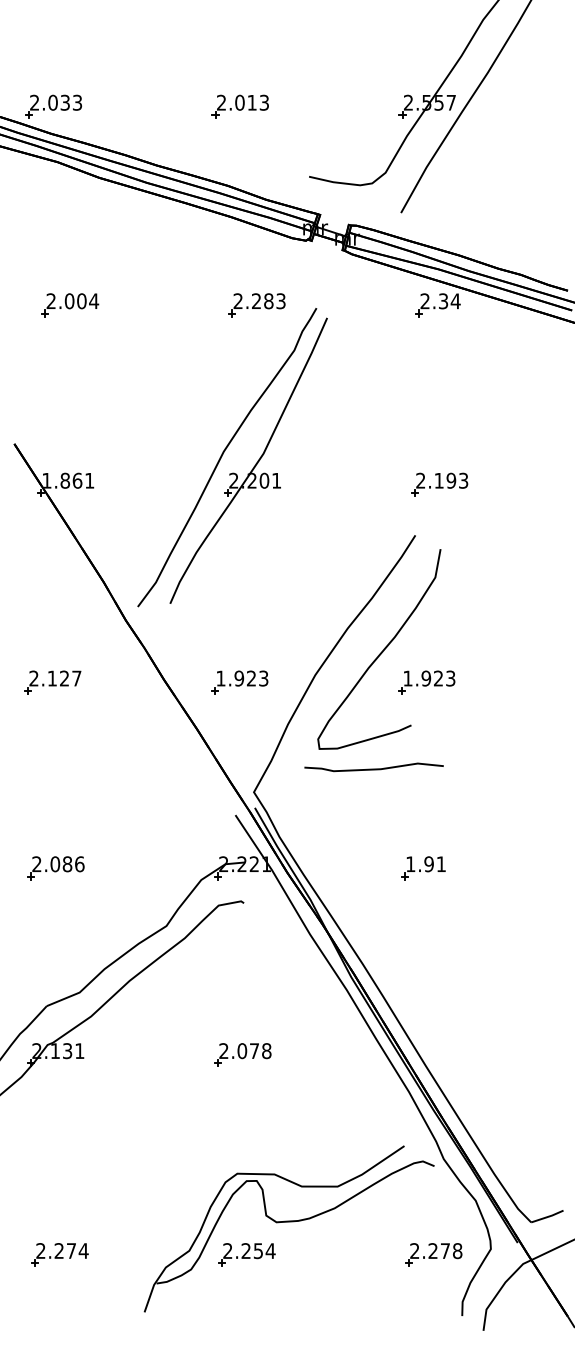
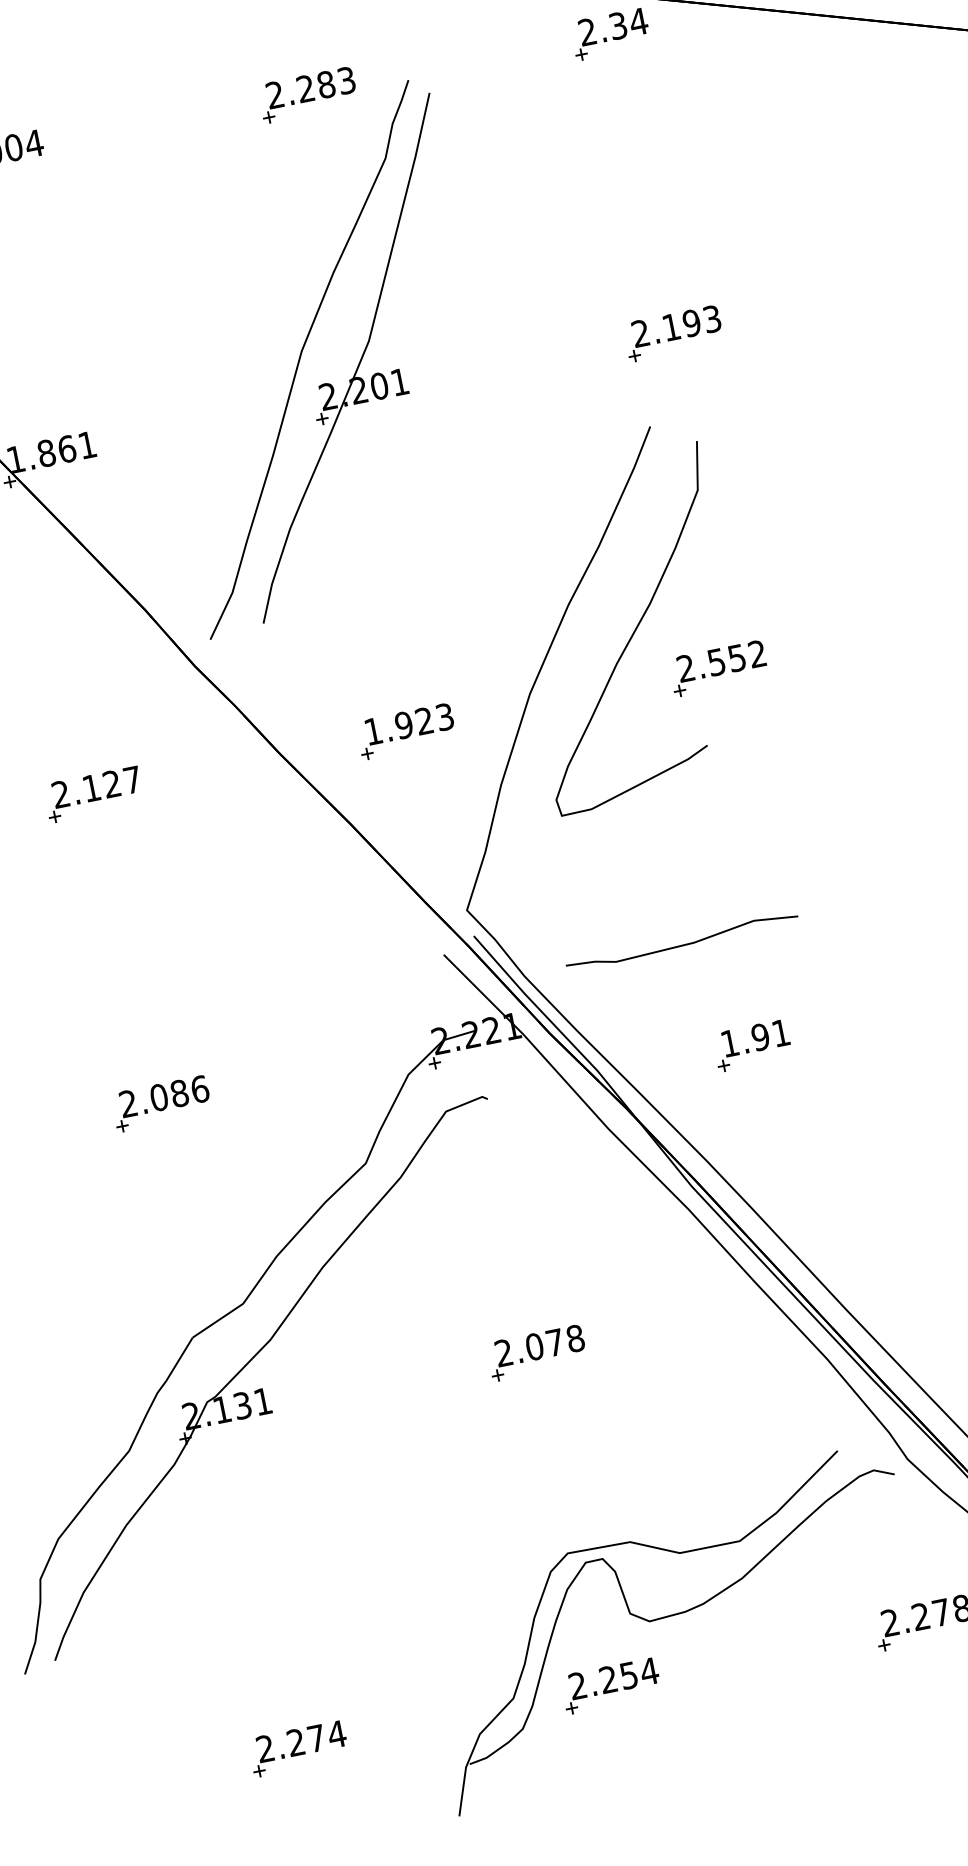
text: (429, 678) -> (721, 661), 1.923 -> 2.552
curve: (373, 768) -> (681, 943), moved
part: (423, 868) -> (752, 1046), moved

